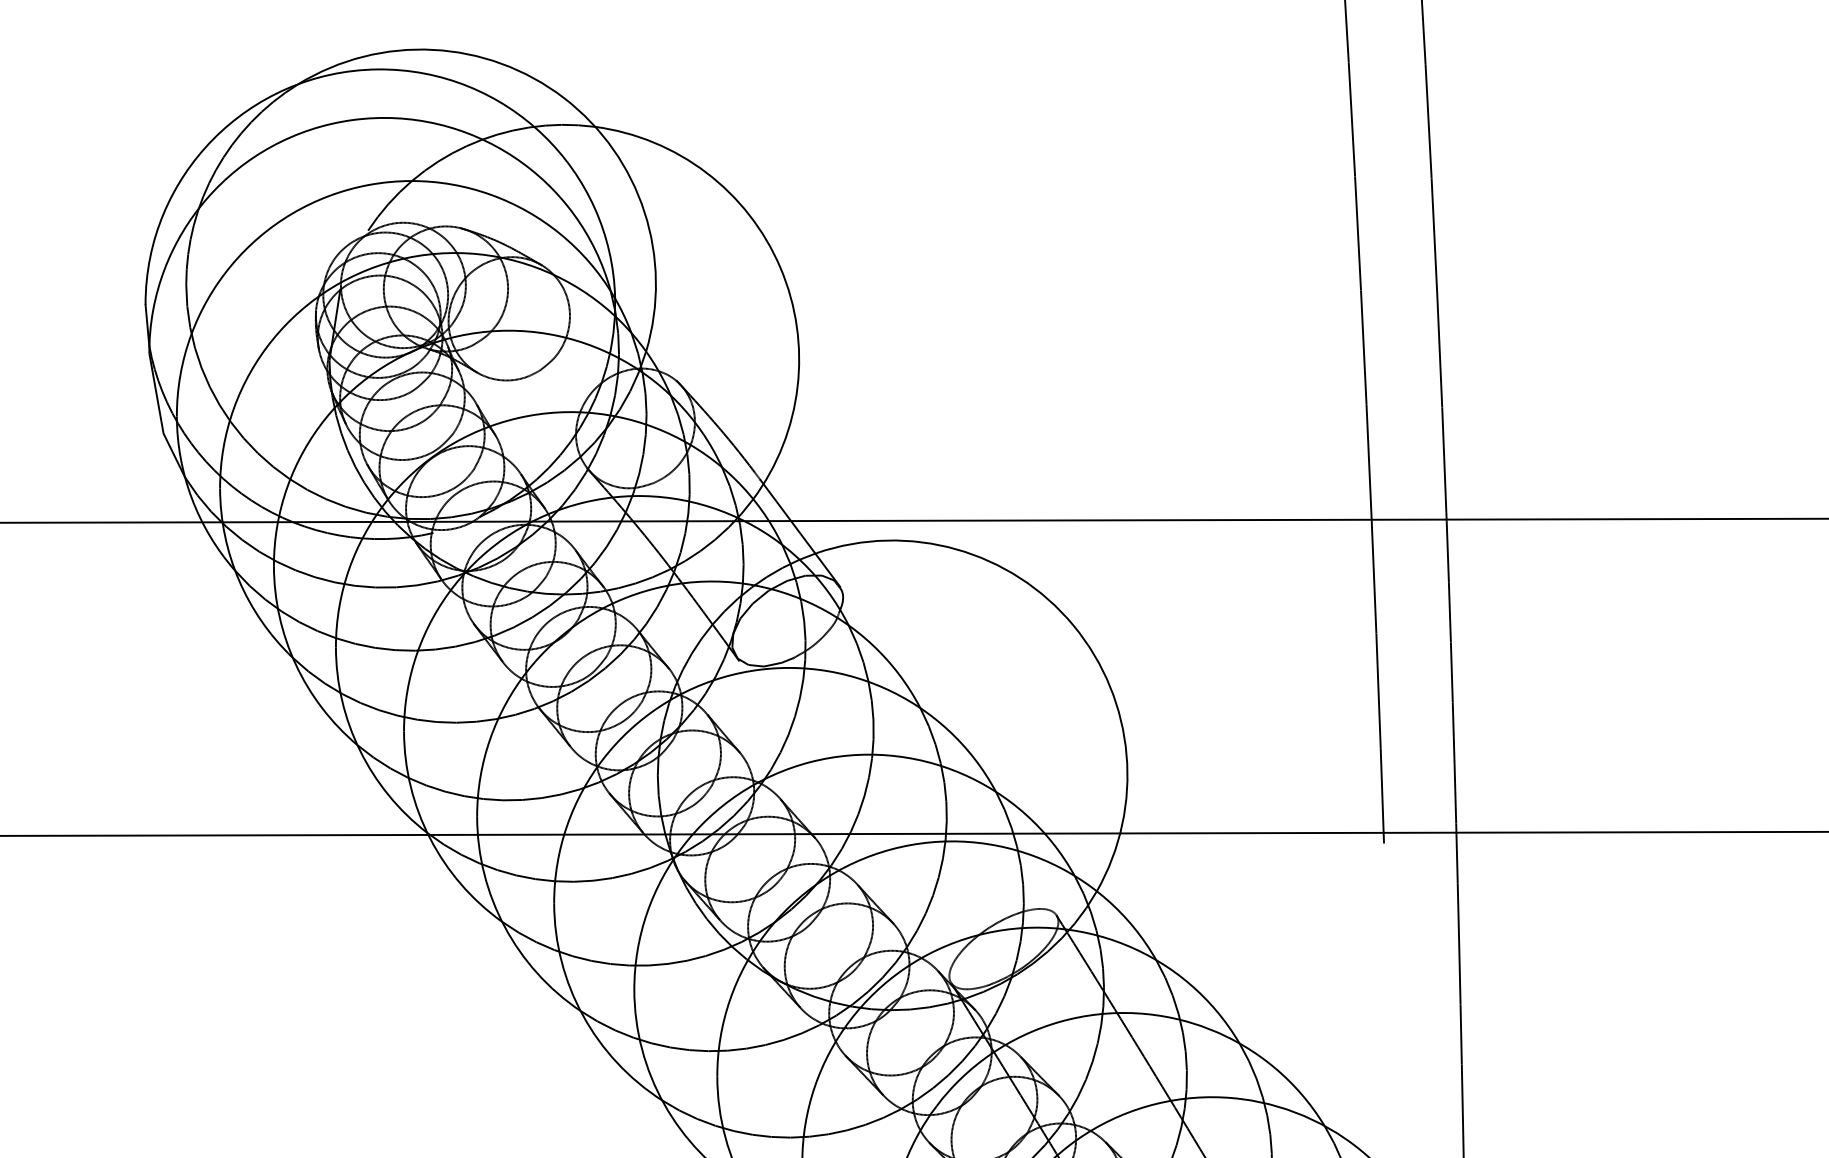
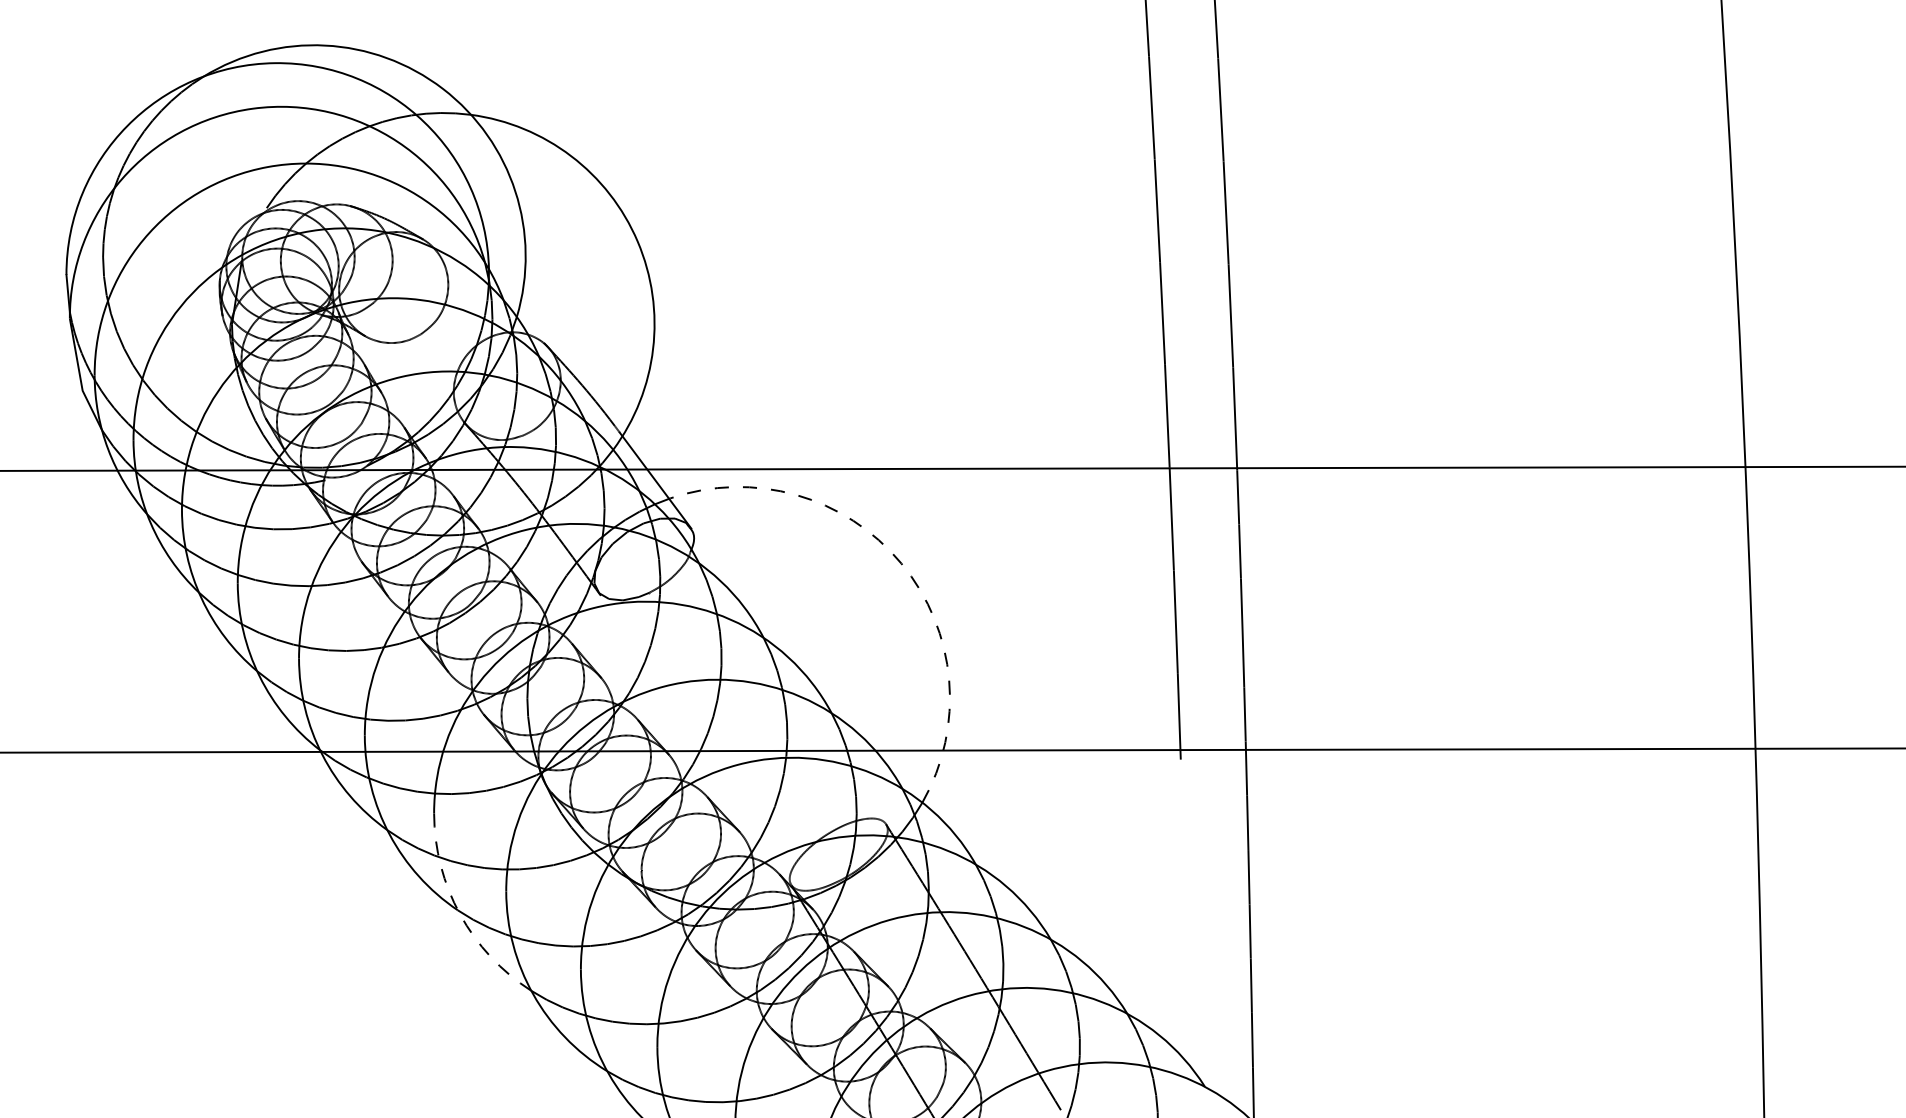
arc: (1073, 625) -> (901, 563), solid -> dashed
arc: (583, 1015) -> (460, 914), solid -> dashed

